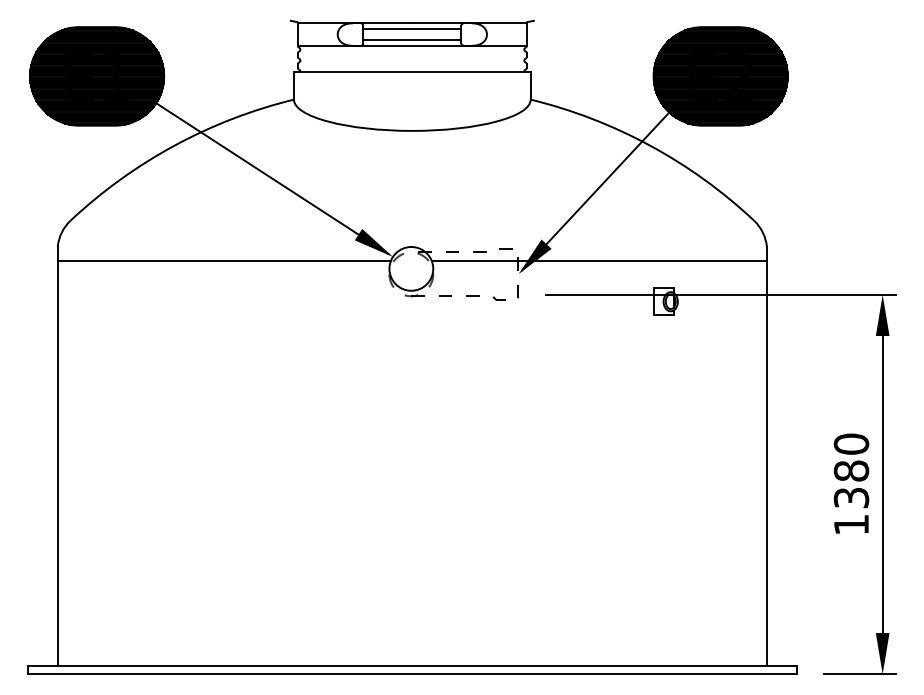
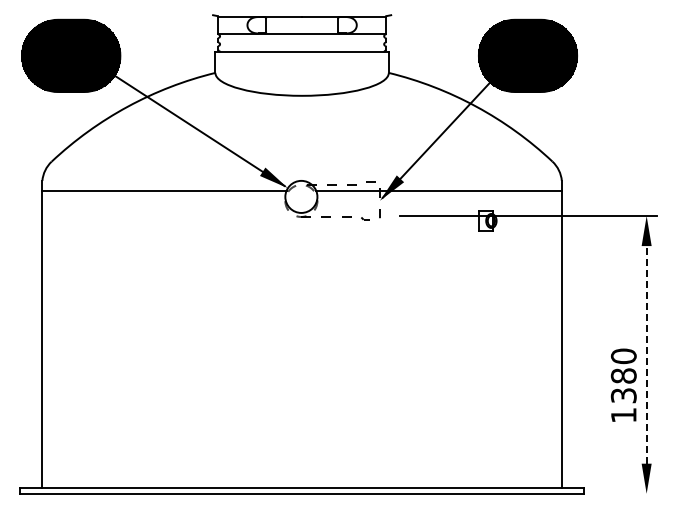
line: (412, 29) -> (302, 21), removed
line: (412, 40) -> (302, 29), removed
text: (851, 482) -> (623, 384), moved
line: (882, 484) -> (646, 354), solid -> dashed
line: (859, 673) -> (629, 493), removed

